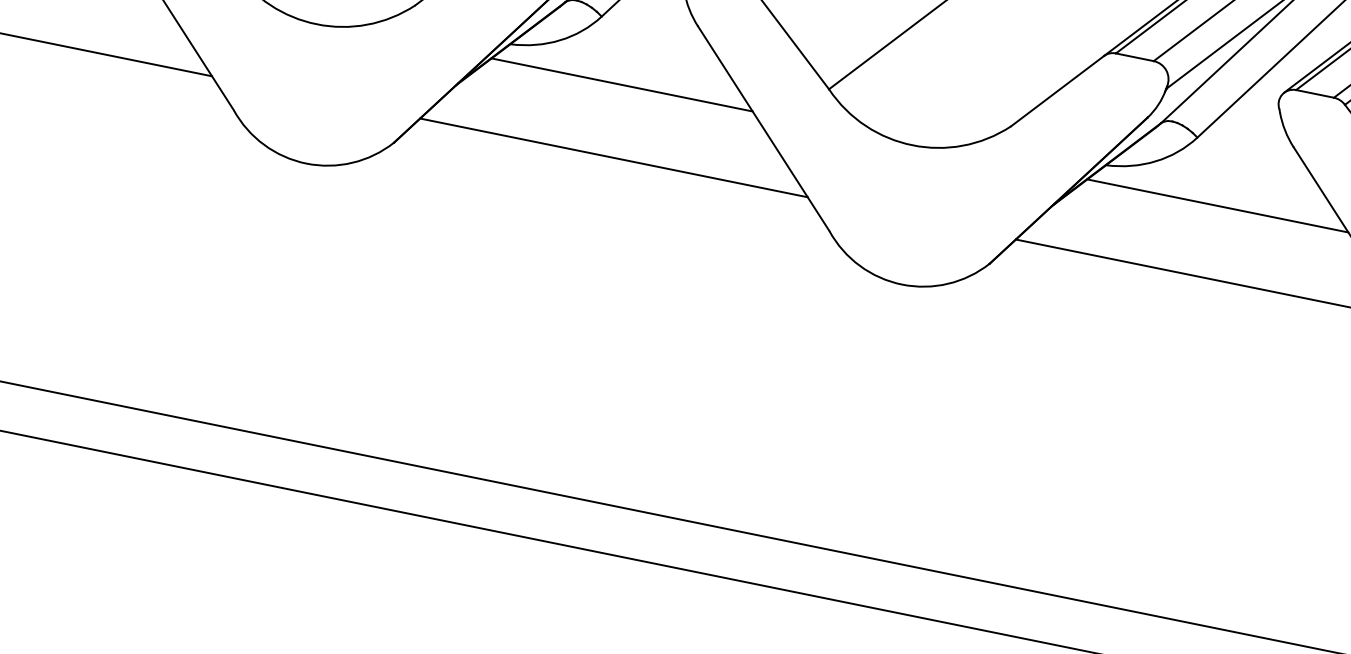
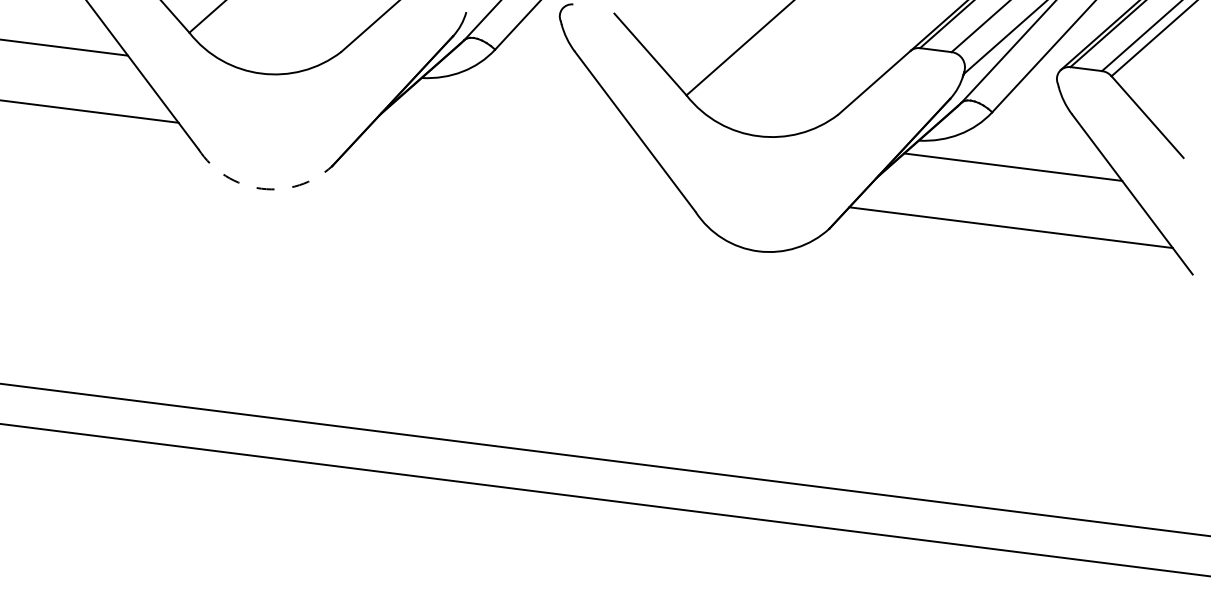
line: (622, 84) -> (516, 104), removed
line: (613, 157) -> (513, 164), removed
arc: (306, 163) -> (261, 188), solid -> dashed

